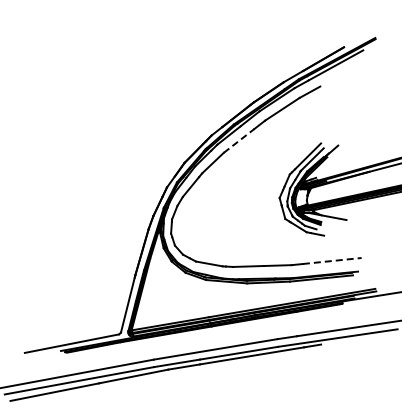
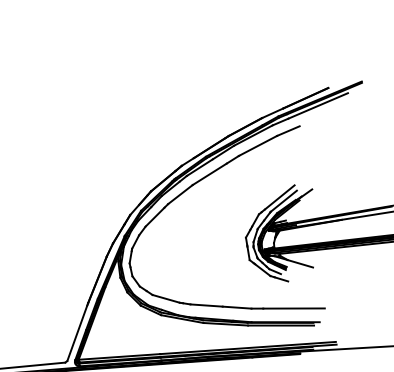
line: (239, 140) -> (210, 173), dashed -> solid
line: (332, 261) -> (294, 309), dashed -> solid

